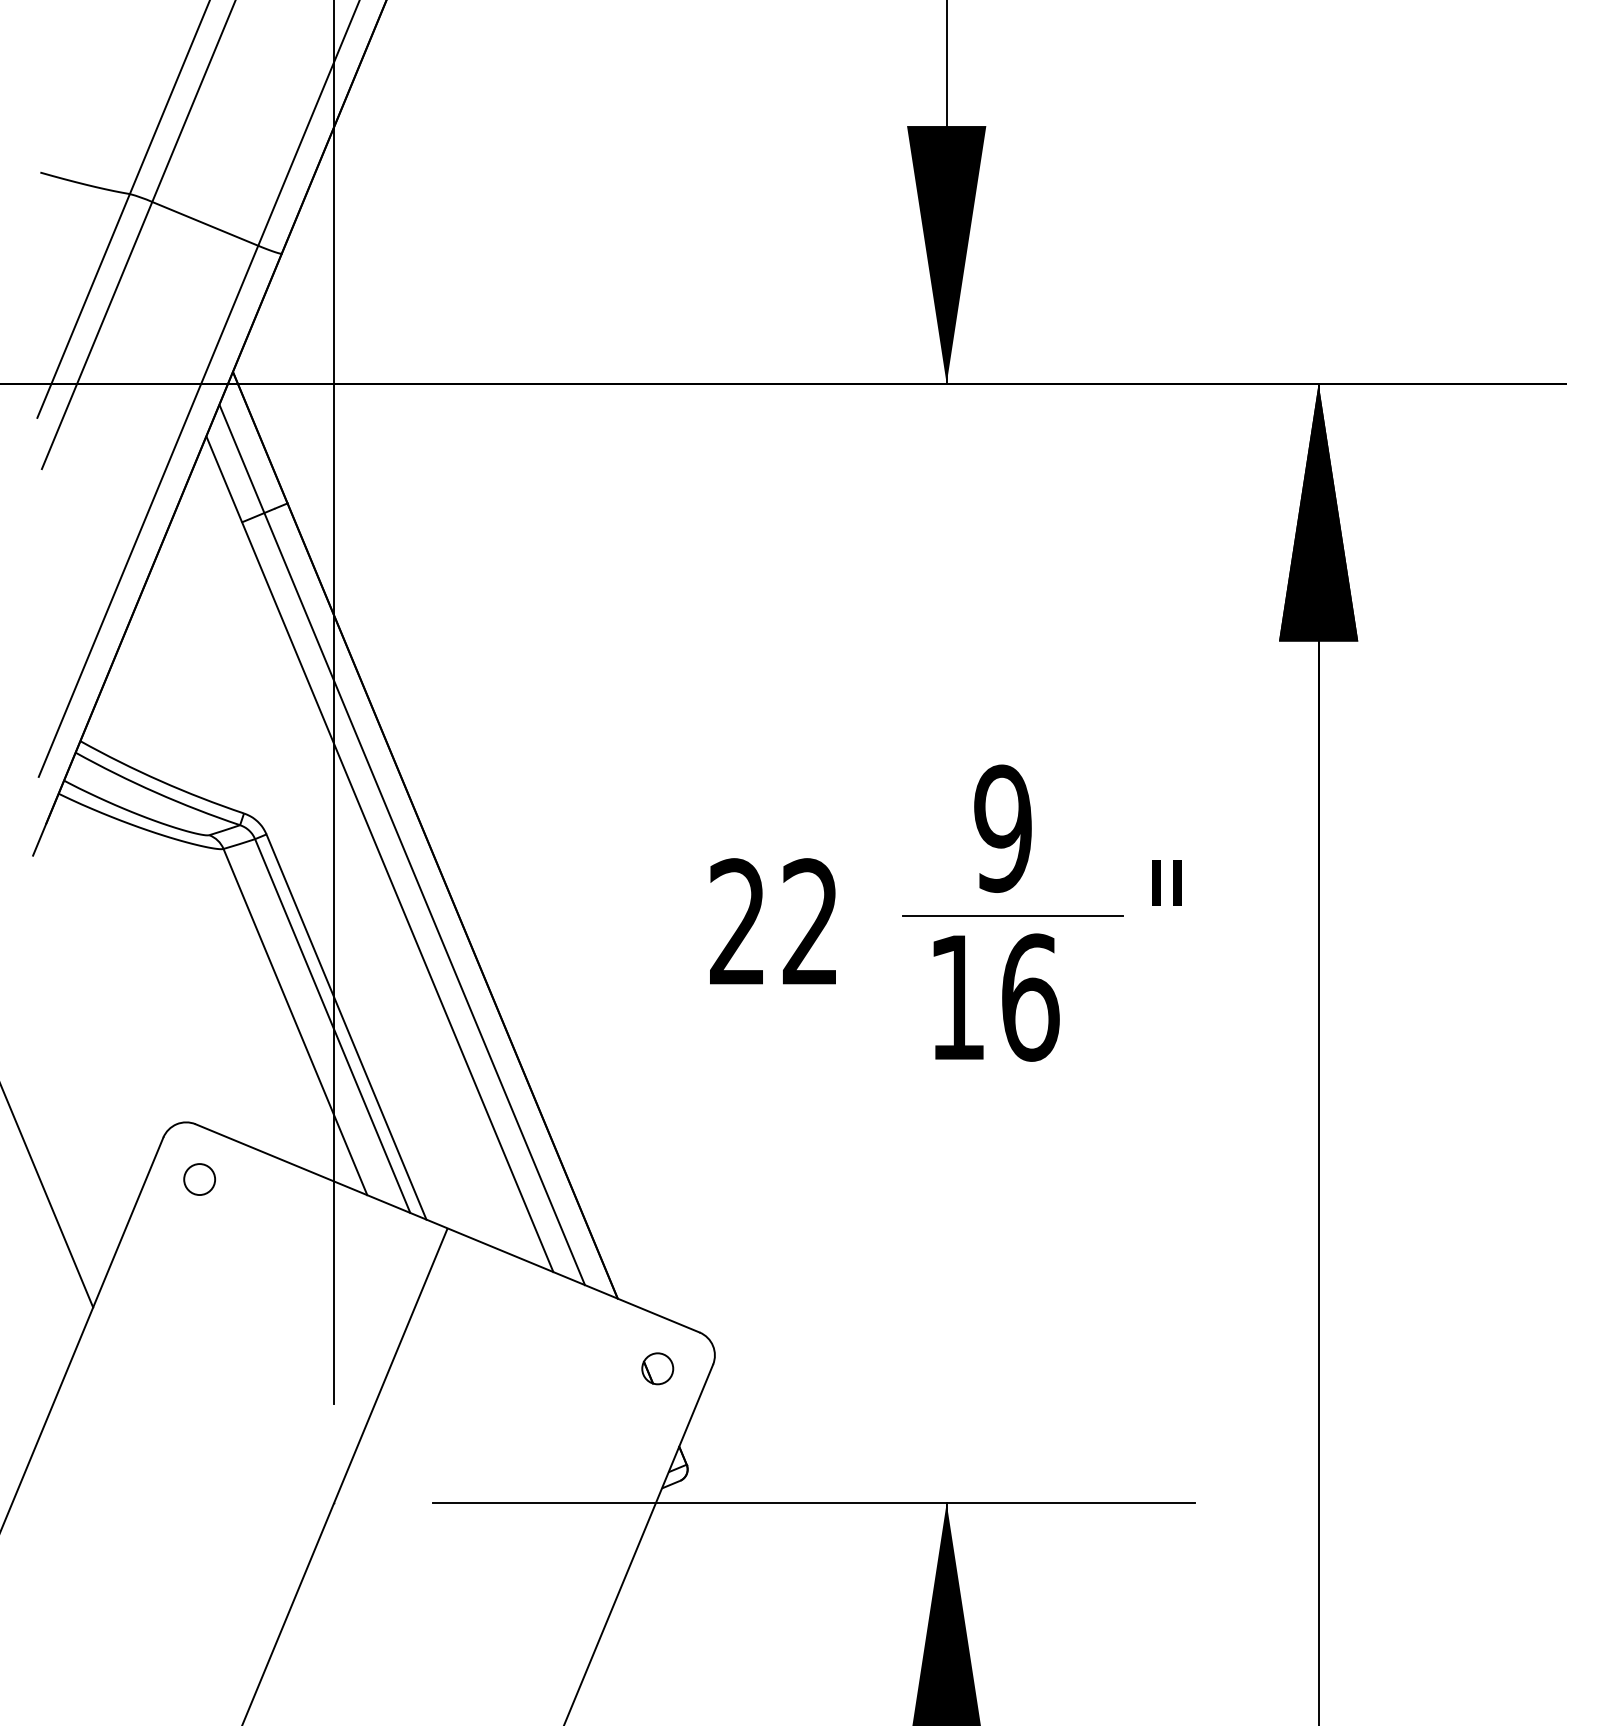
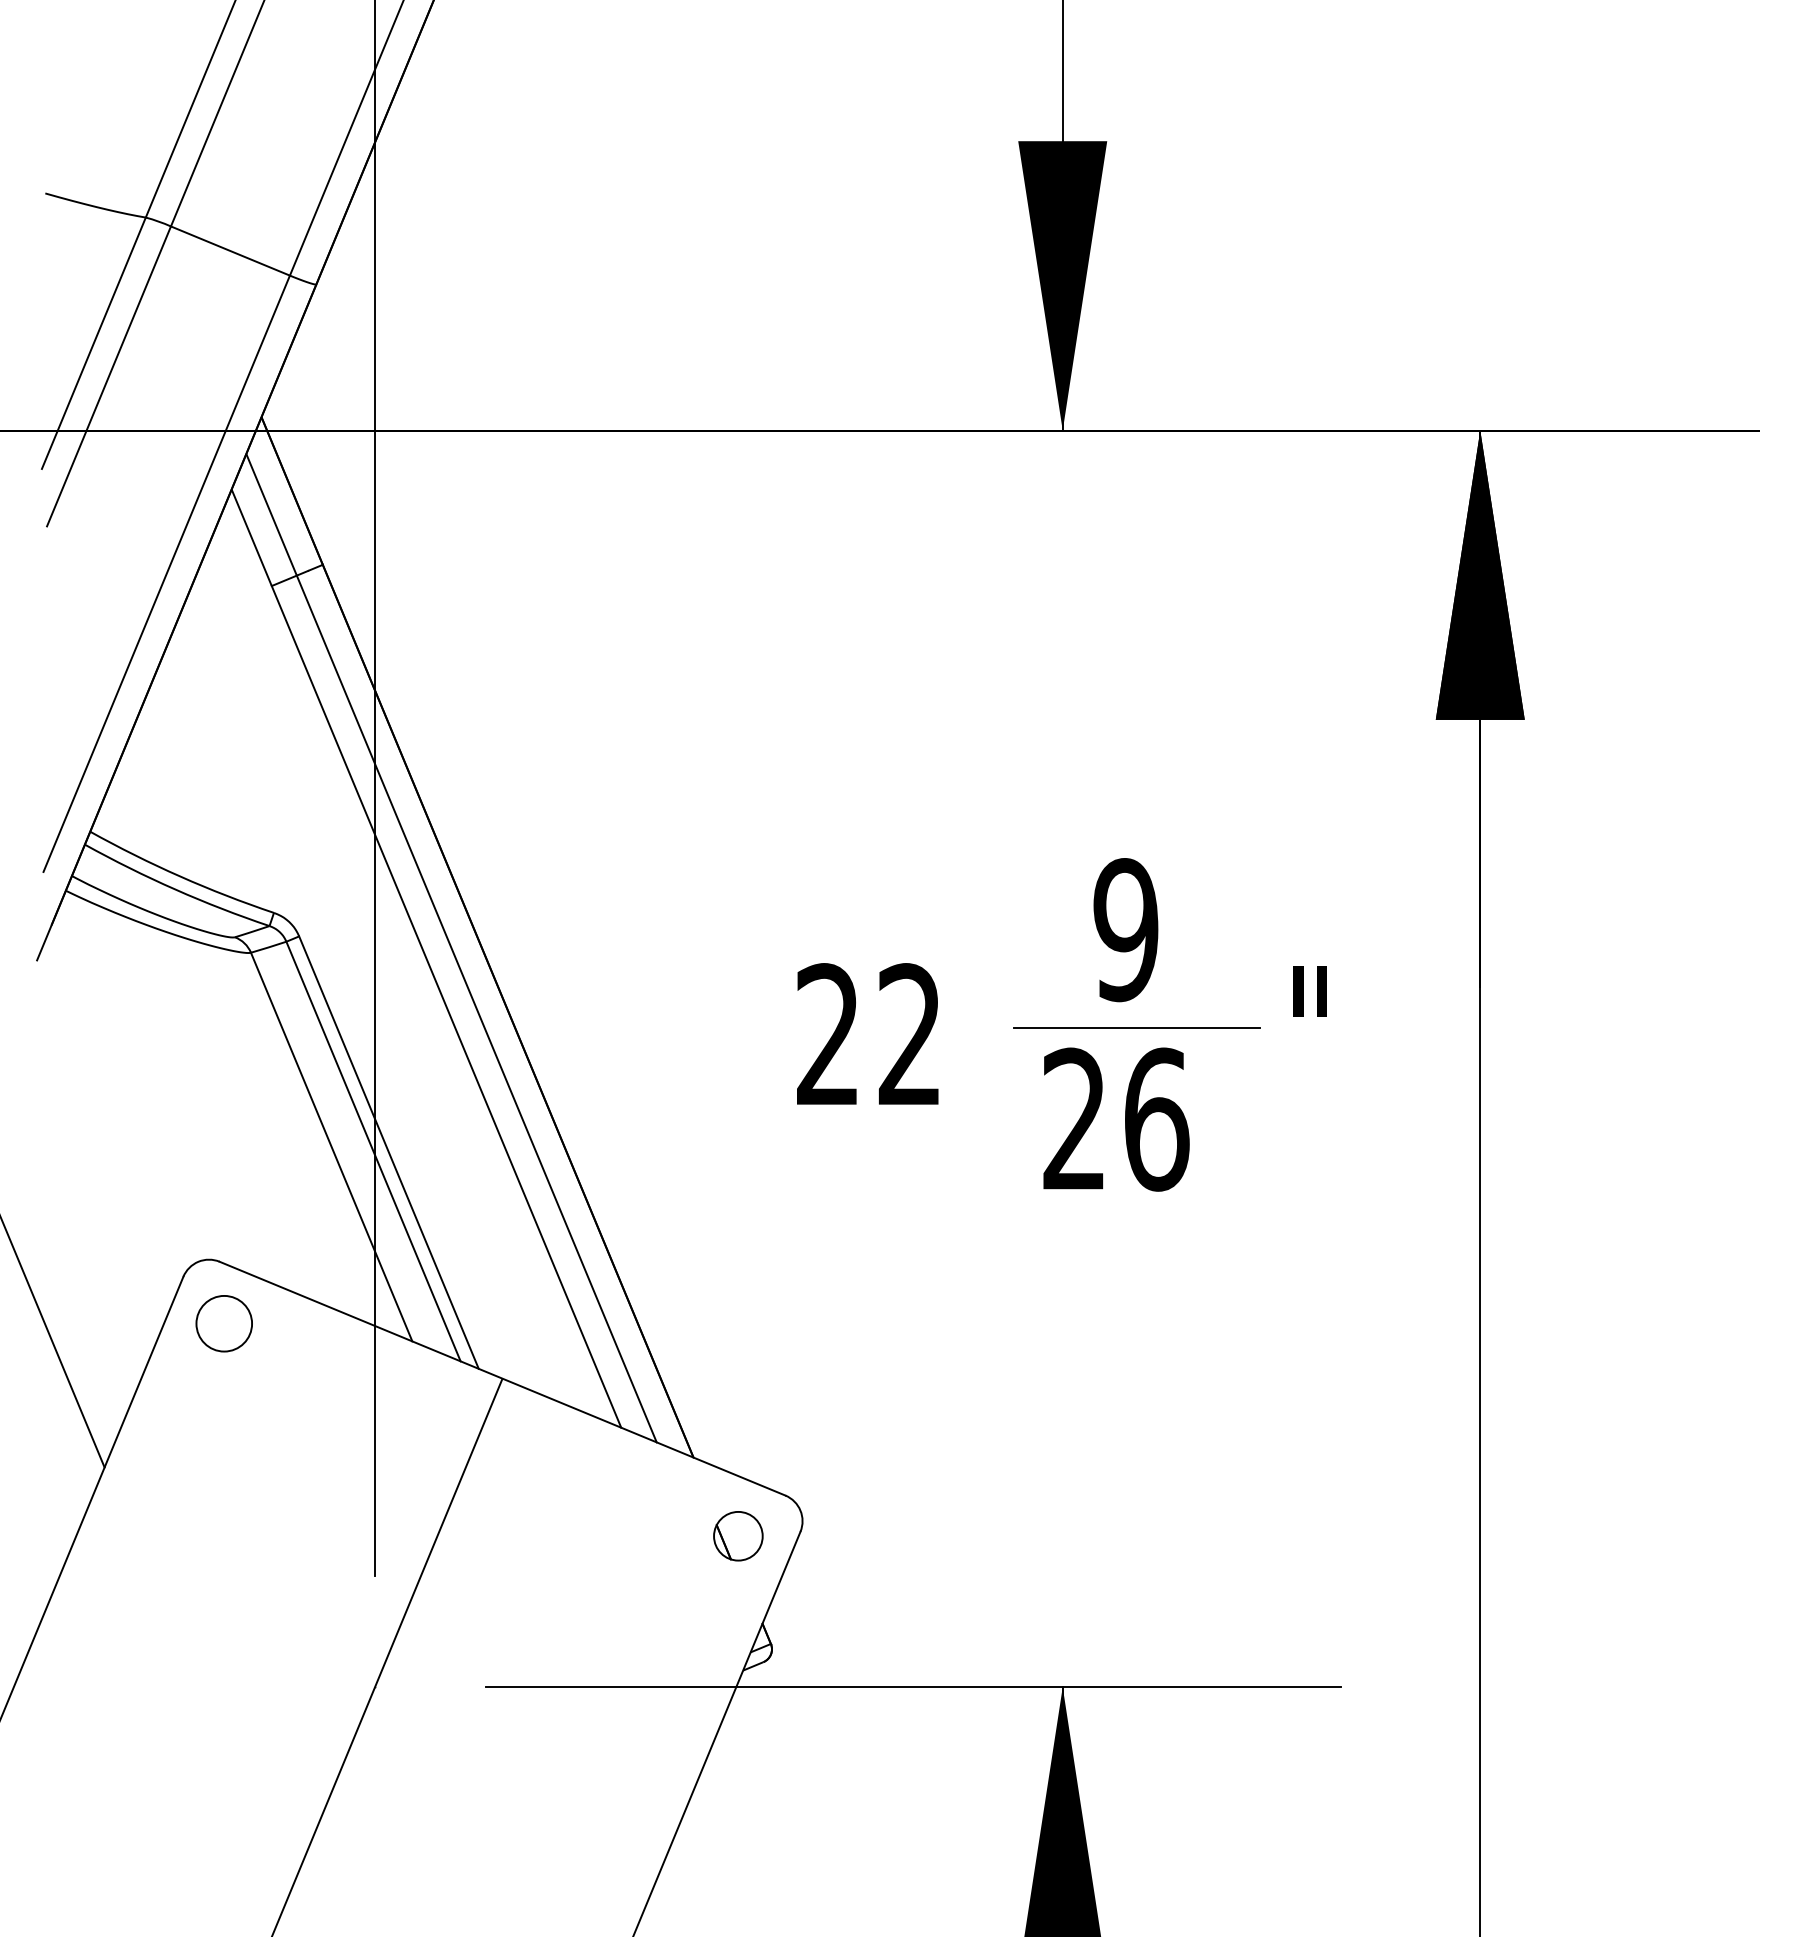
text: (956, 996) -> (1073, 1118), 16 -> 26
circle: (199, 1179) -> (223, 1323), size x1.6
part: (657, 1368) -> (738, 1536), size x1.4

